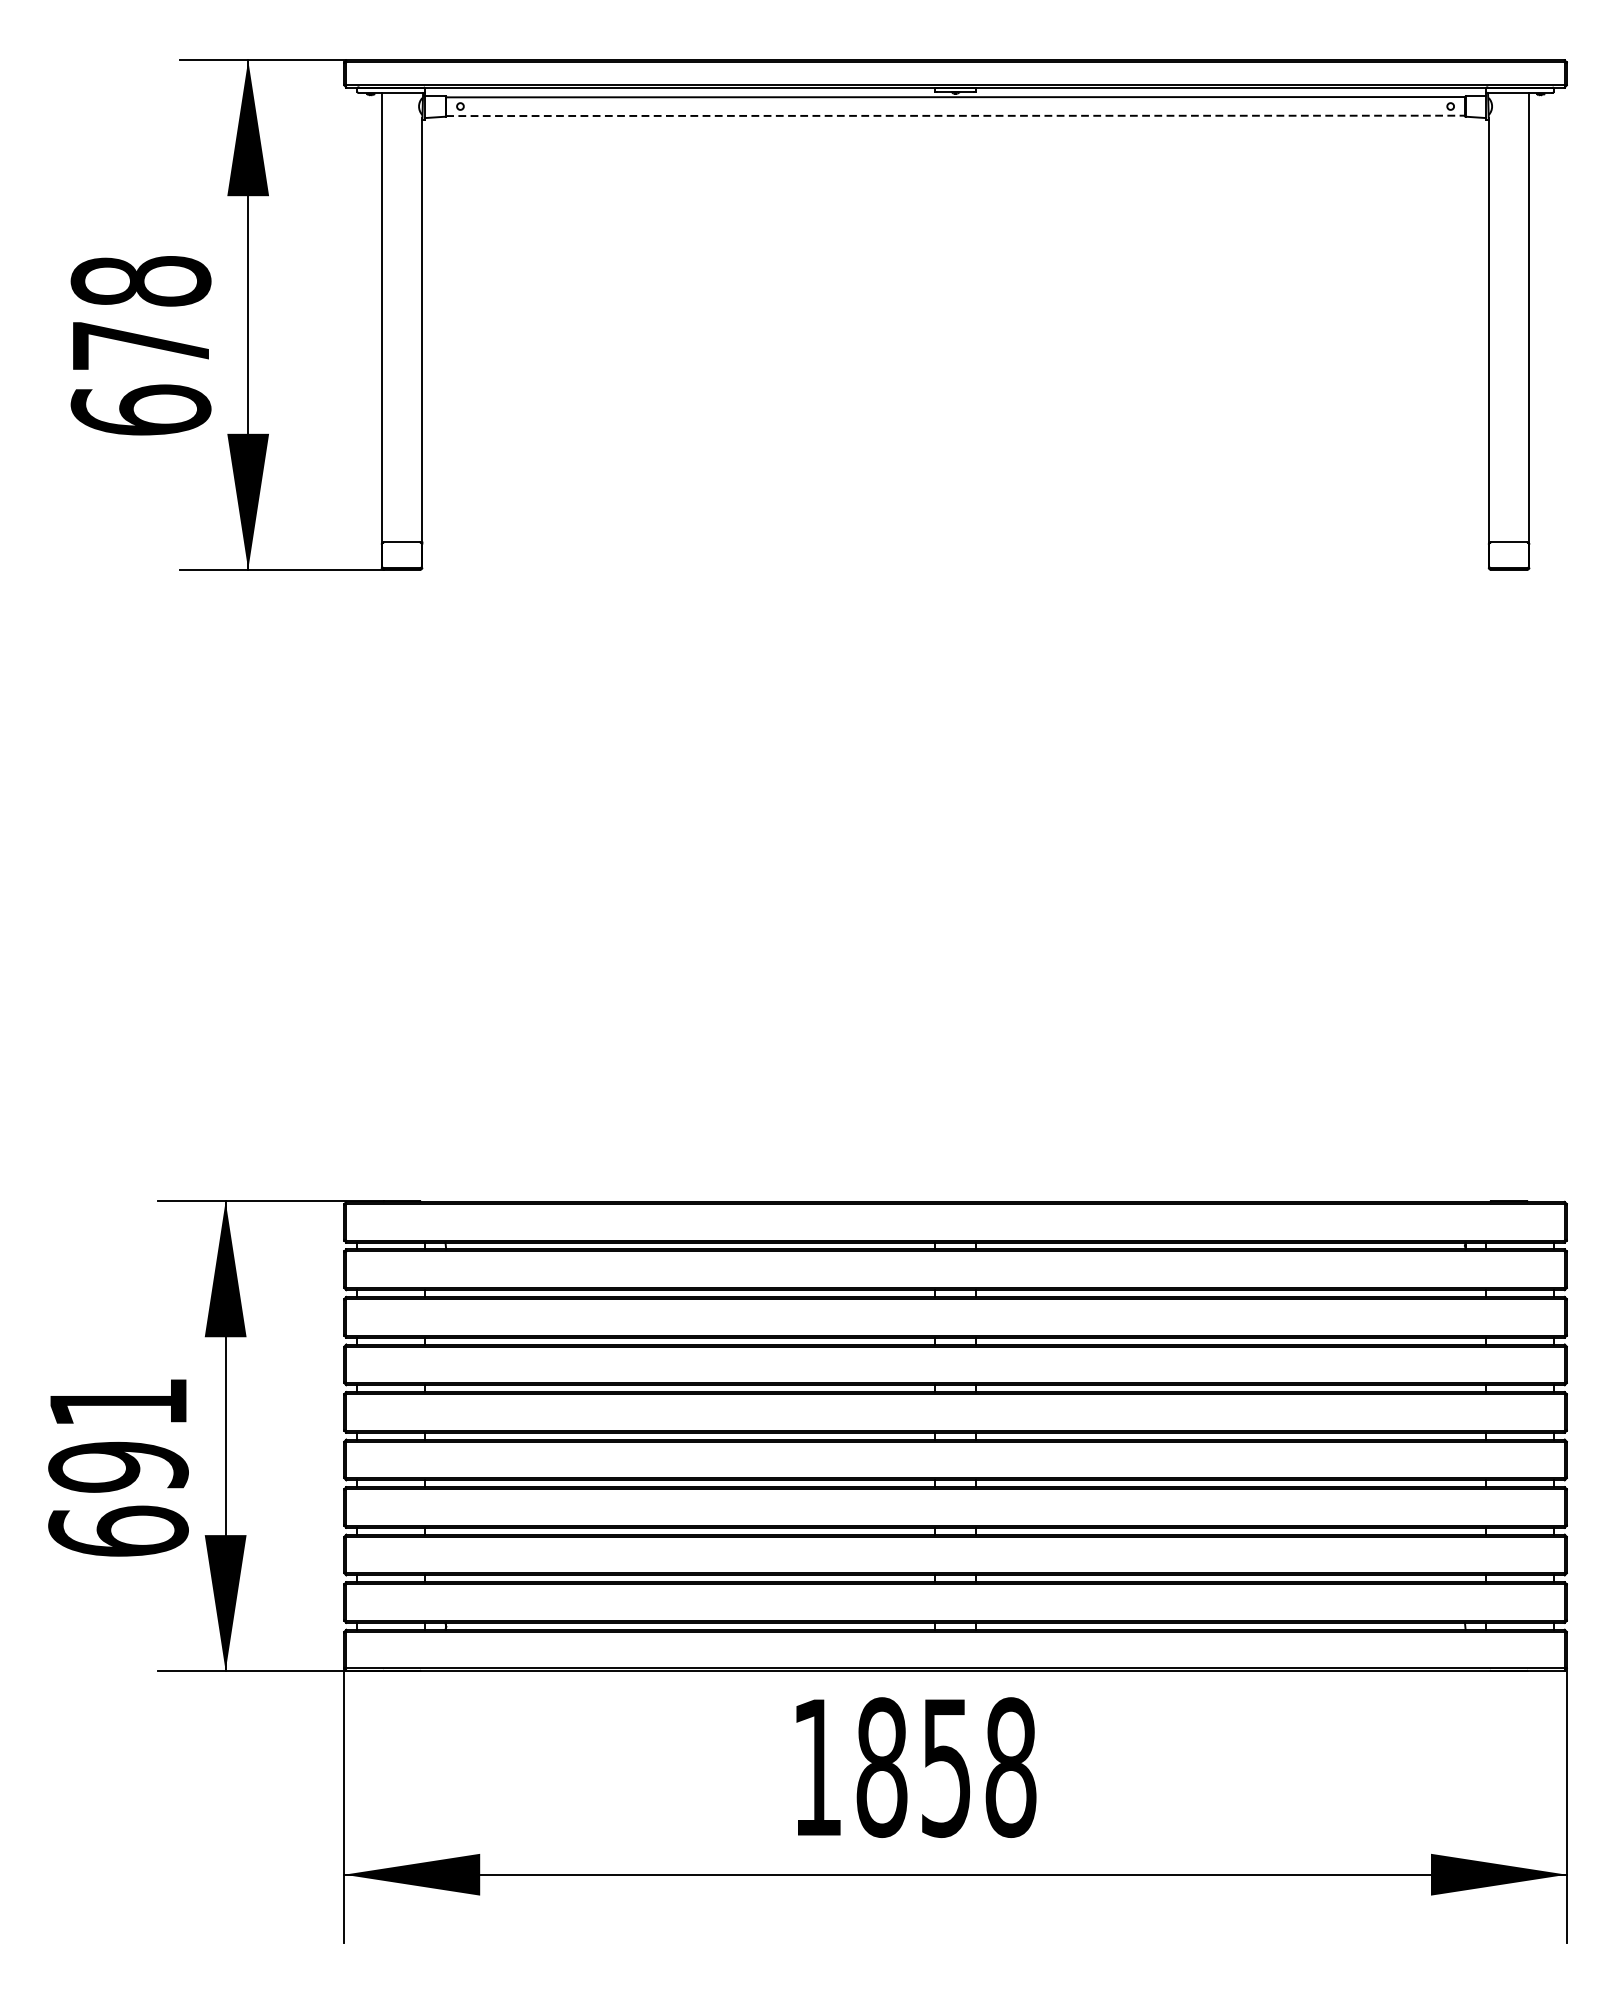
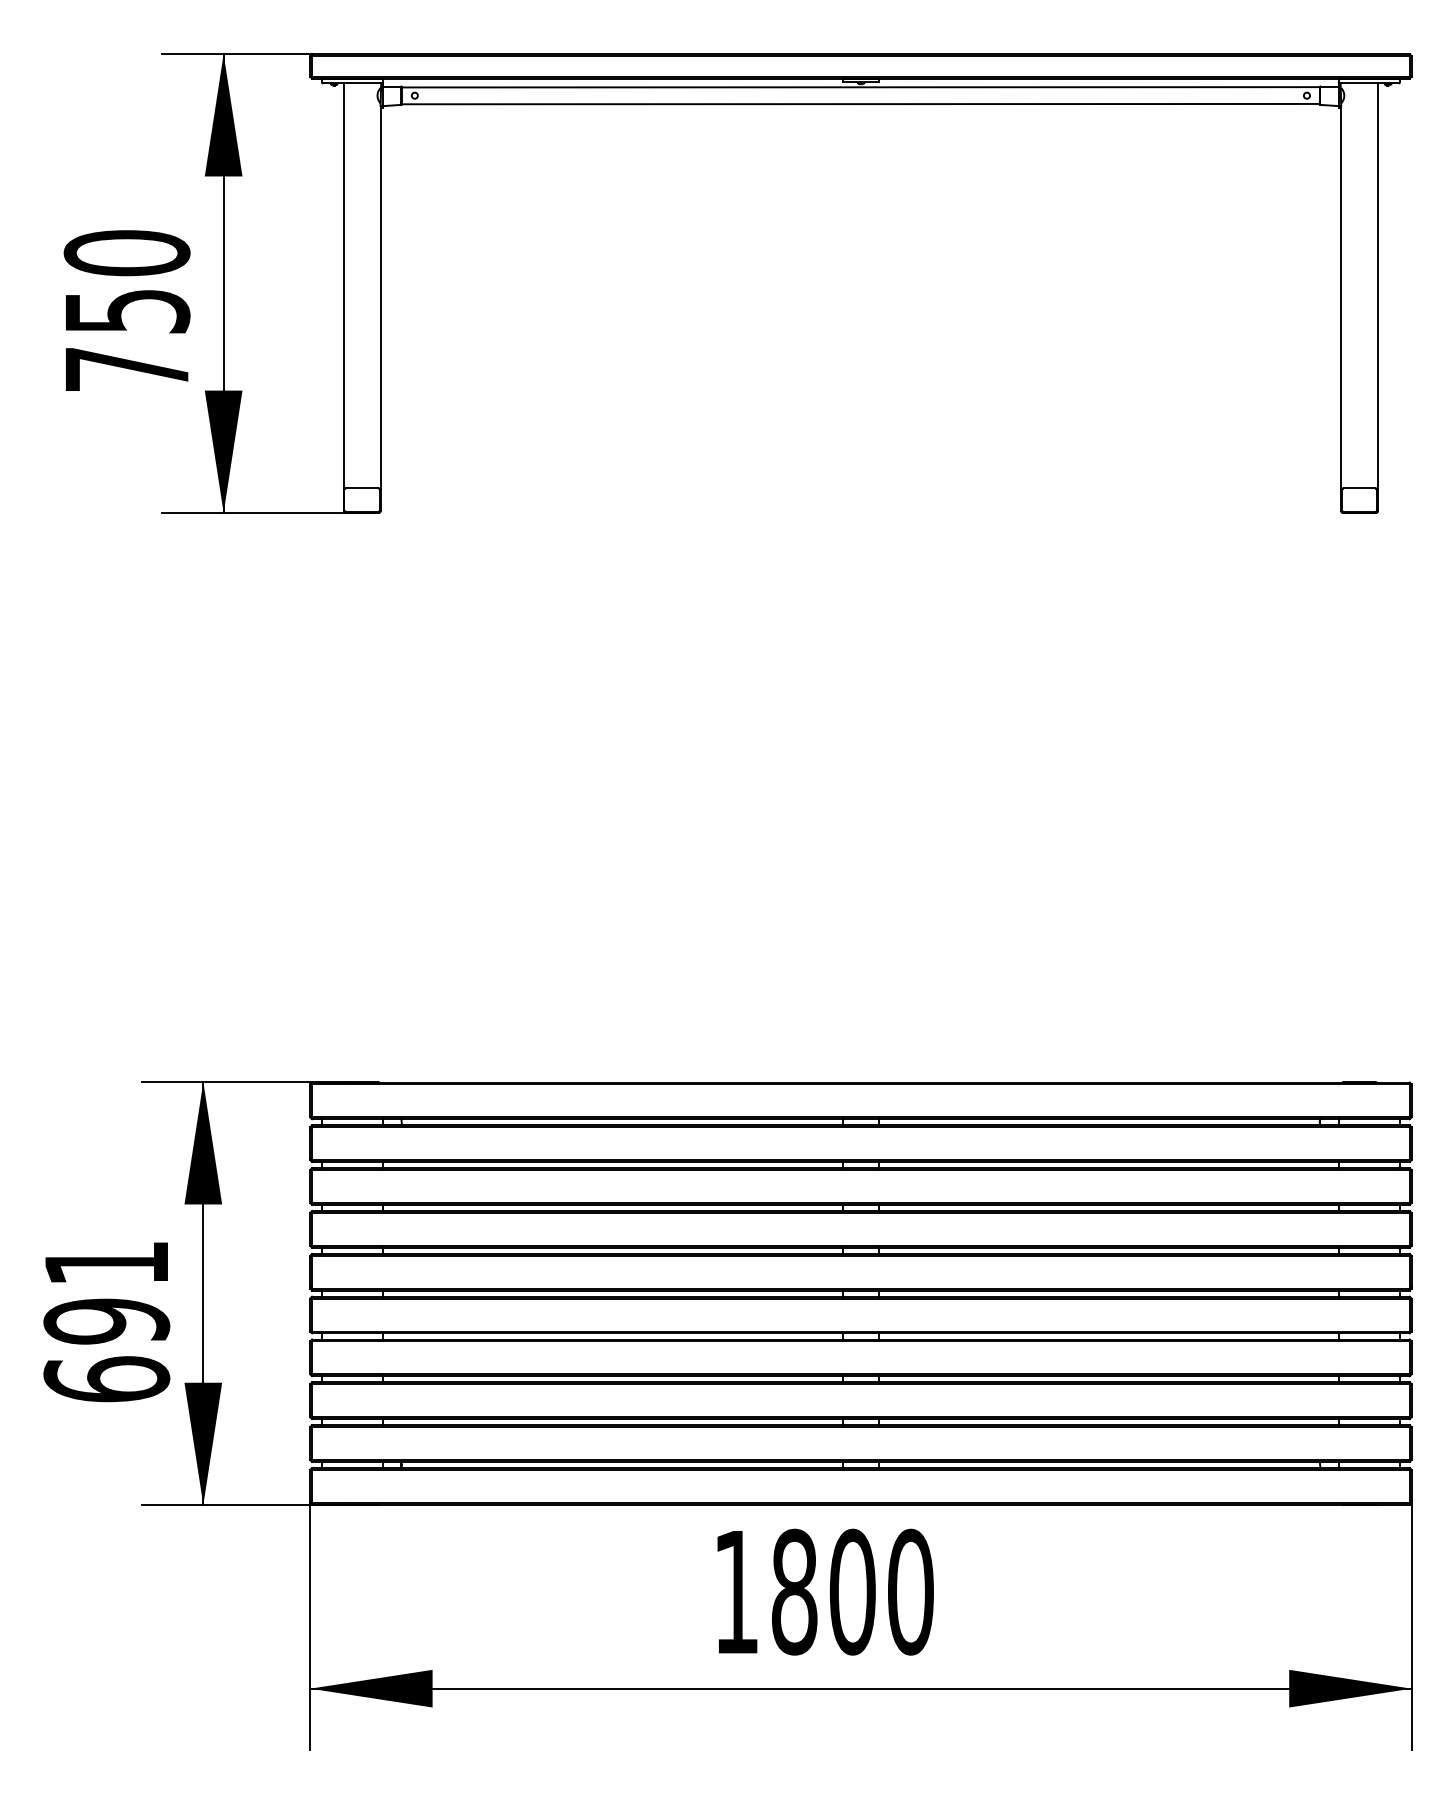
line: (955, 116) -> (860, 104), dashed -> solid
text: (140, 346) -> (126, 311), 678 -> 750
text: (978, 1766) -> (881, 1591), 1858 -> 1800

